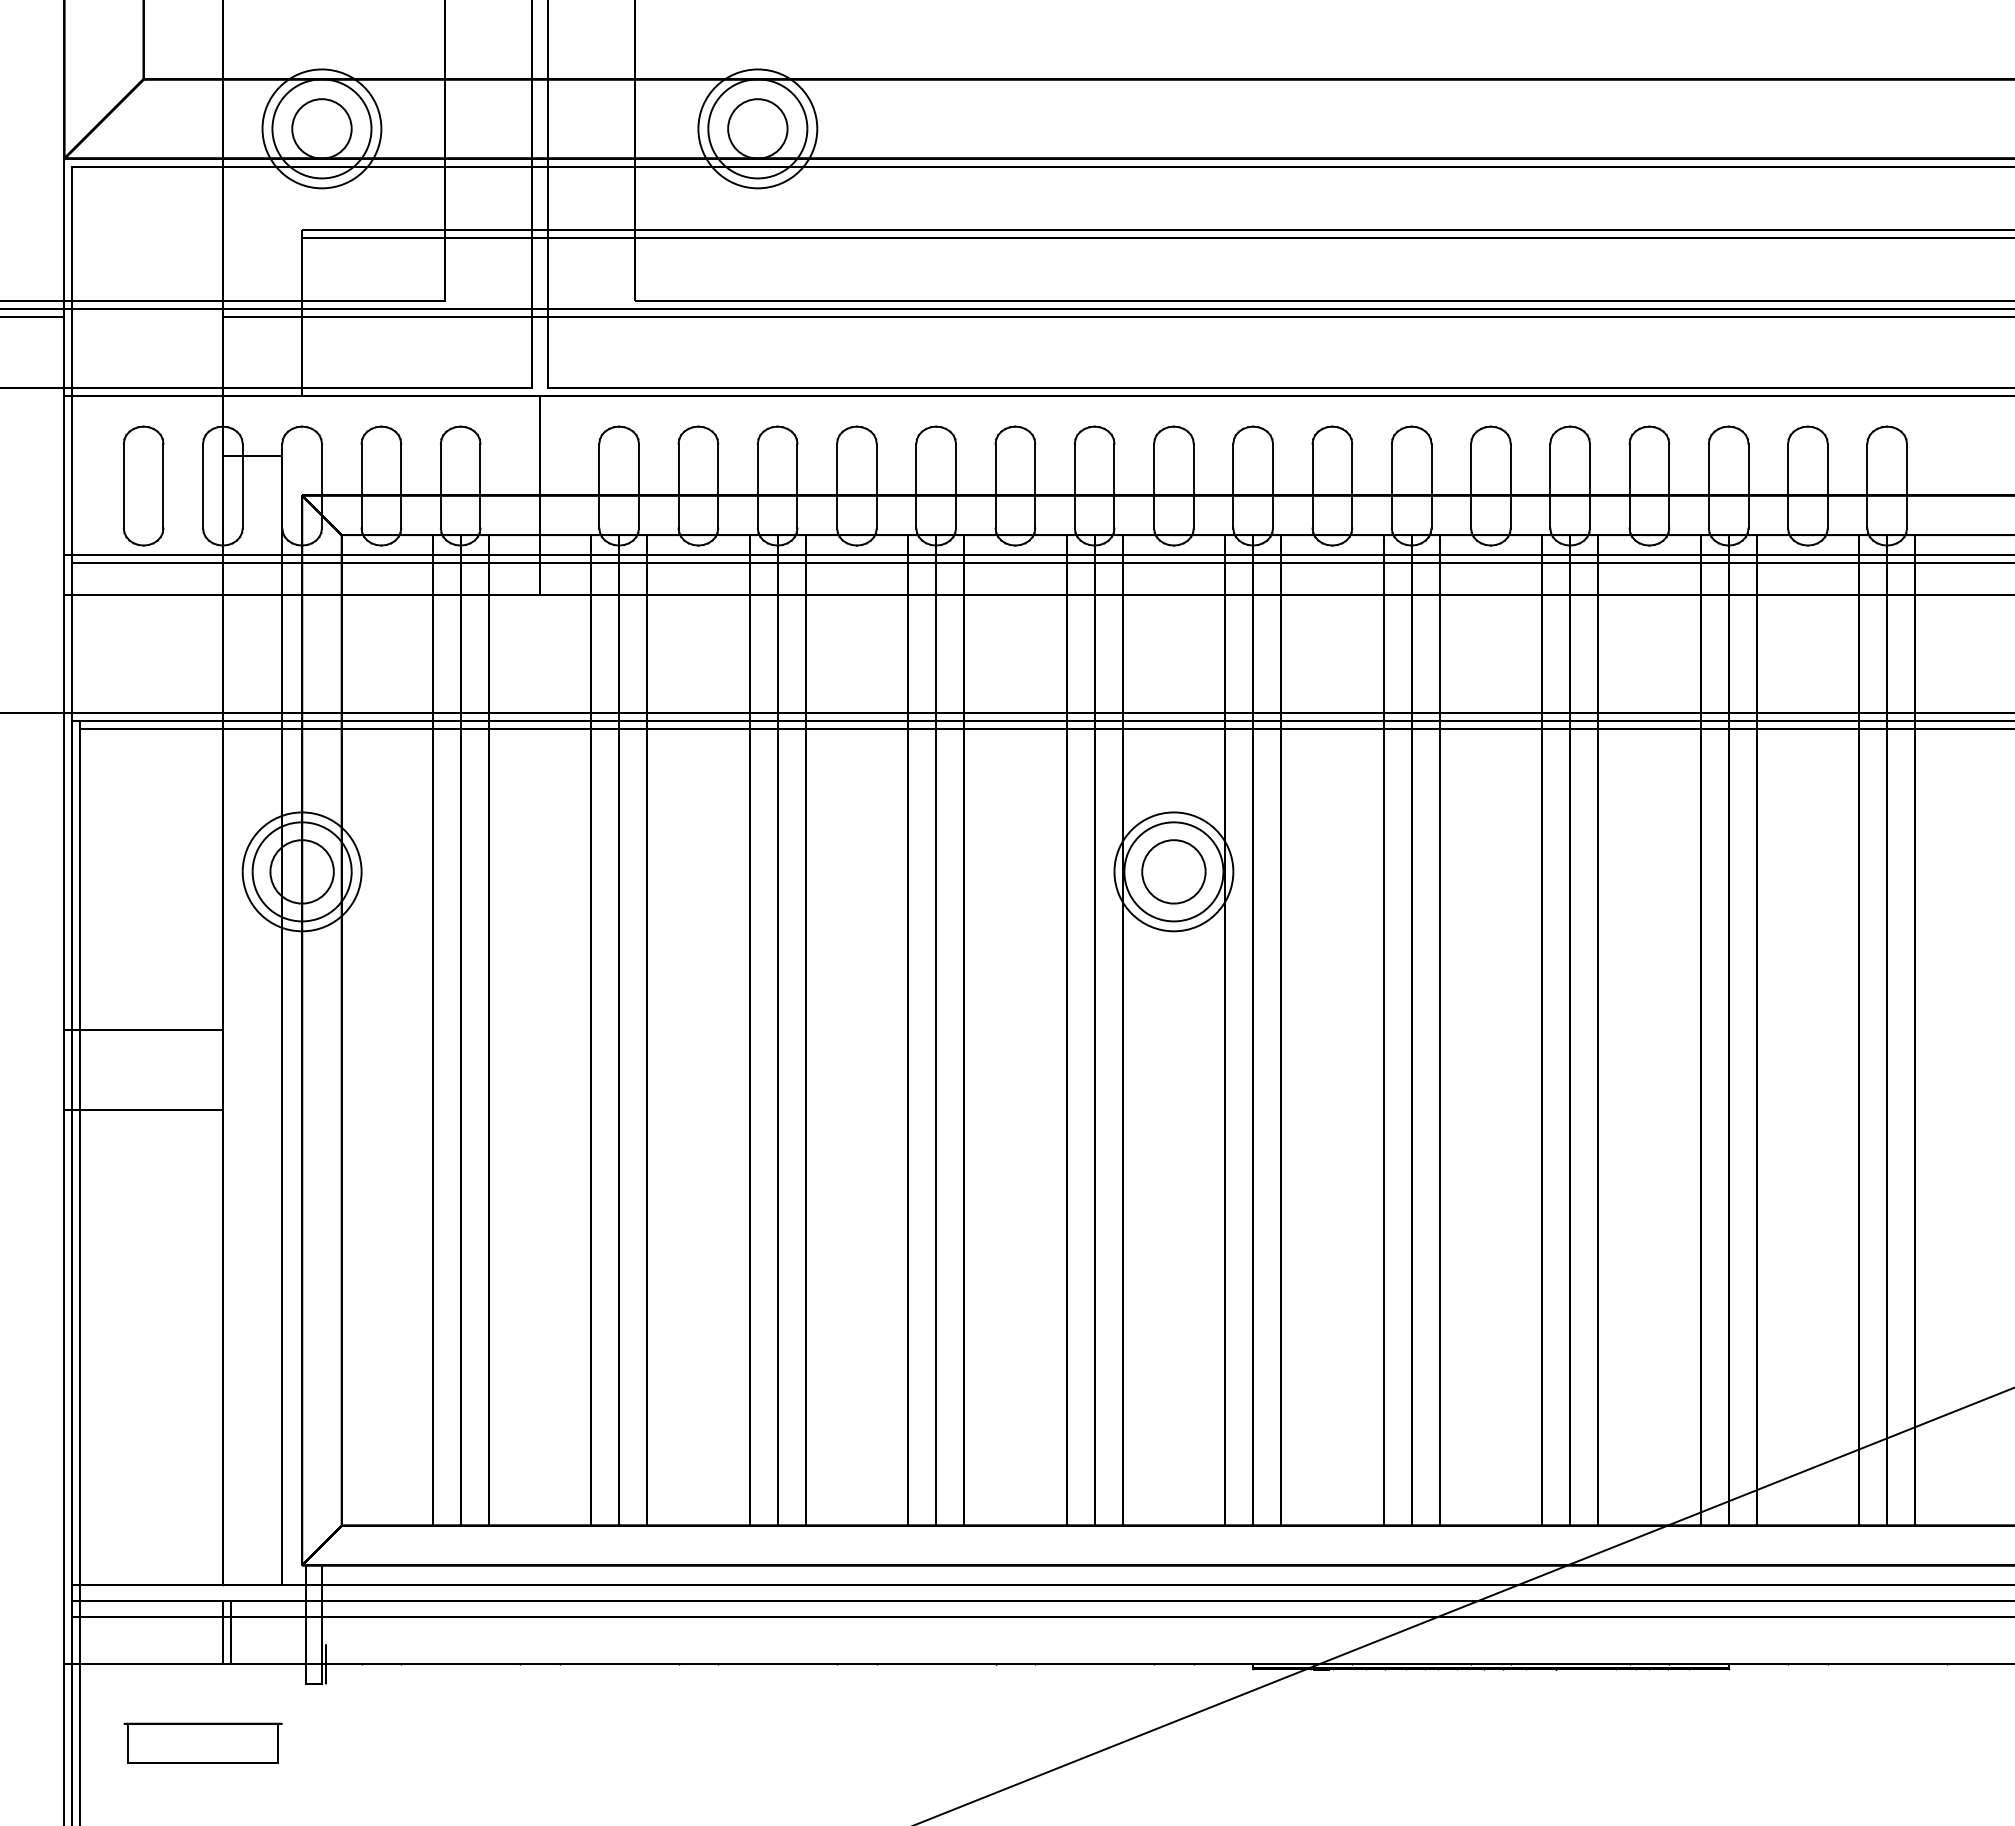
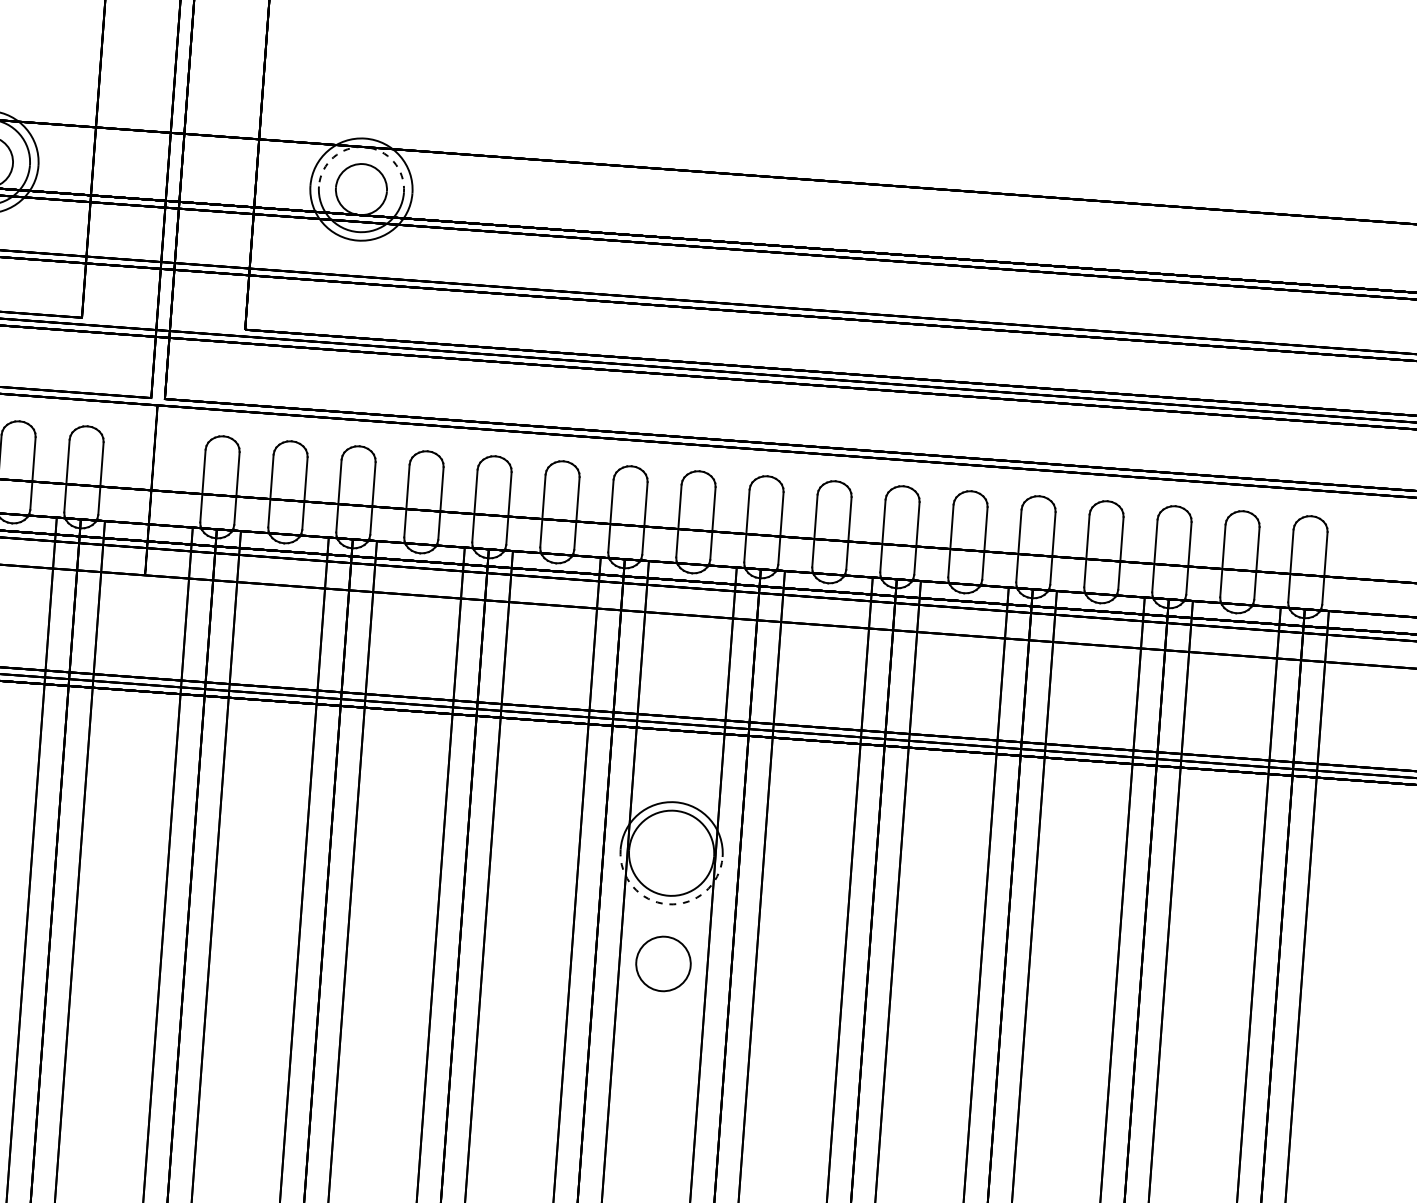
arc: (757, 79) -> (364, 147), solid -> dashed
part: (1173, 871) -> (663, 963), moved
arc: (1173, 931) -> (667, 904), solid -> dashed

